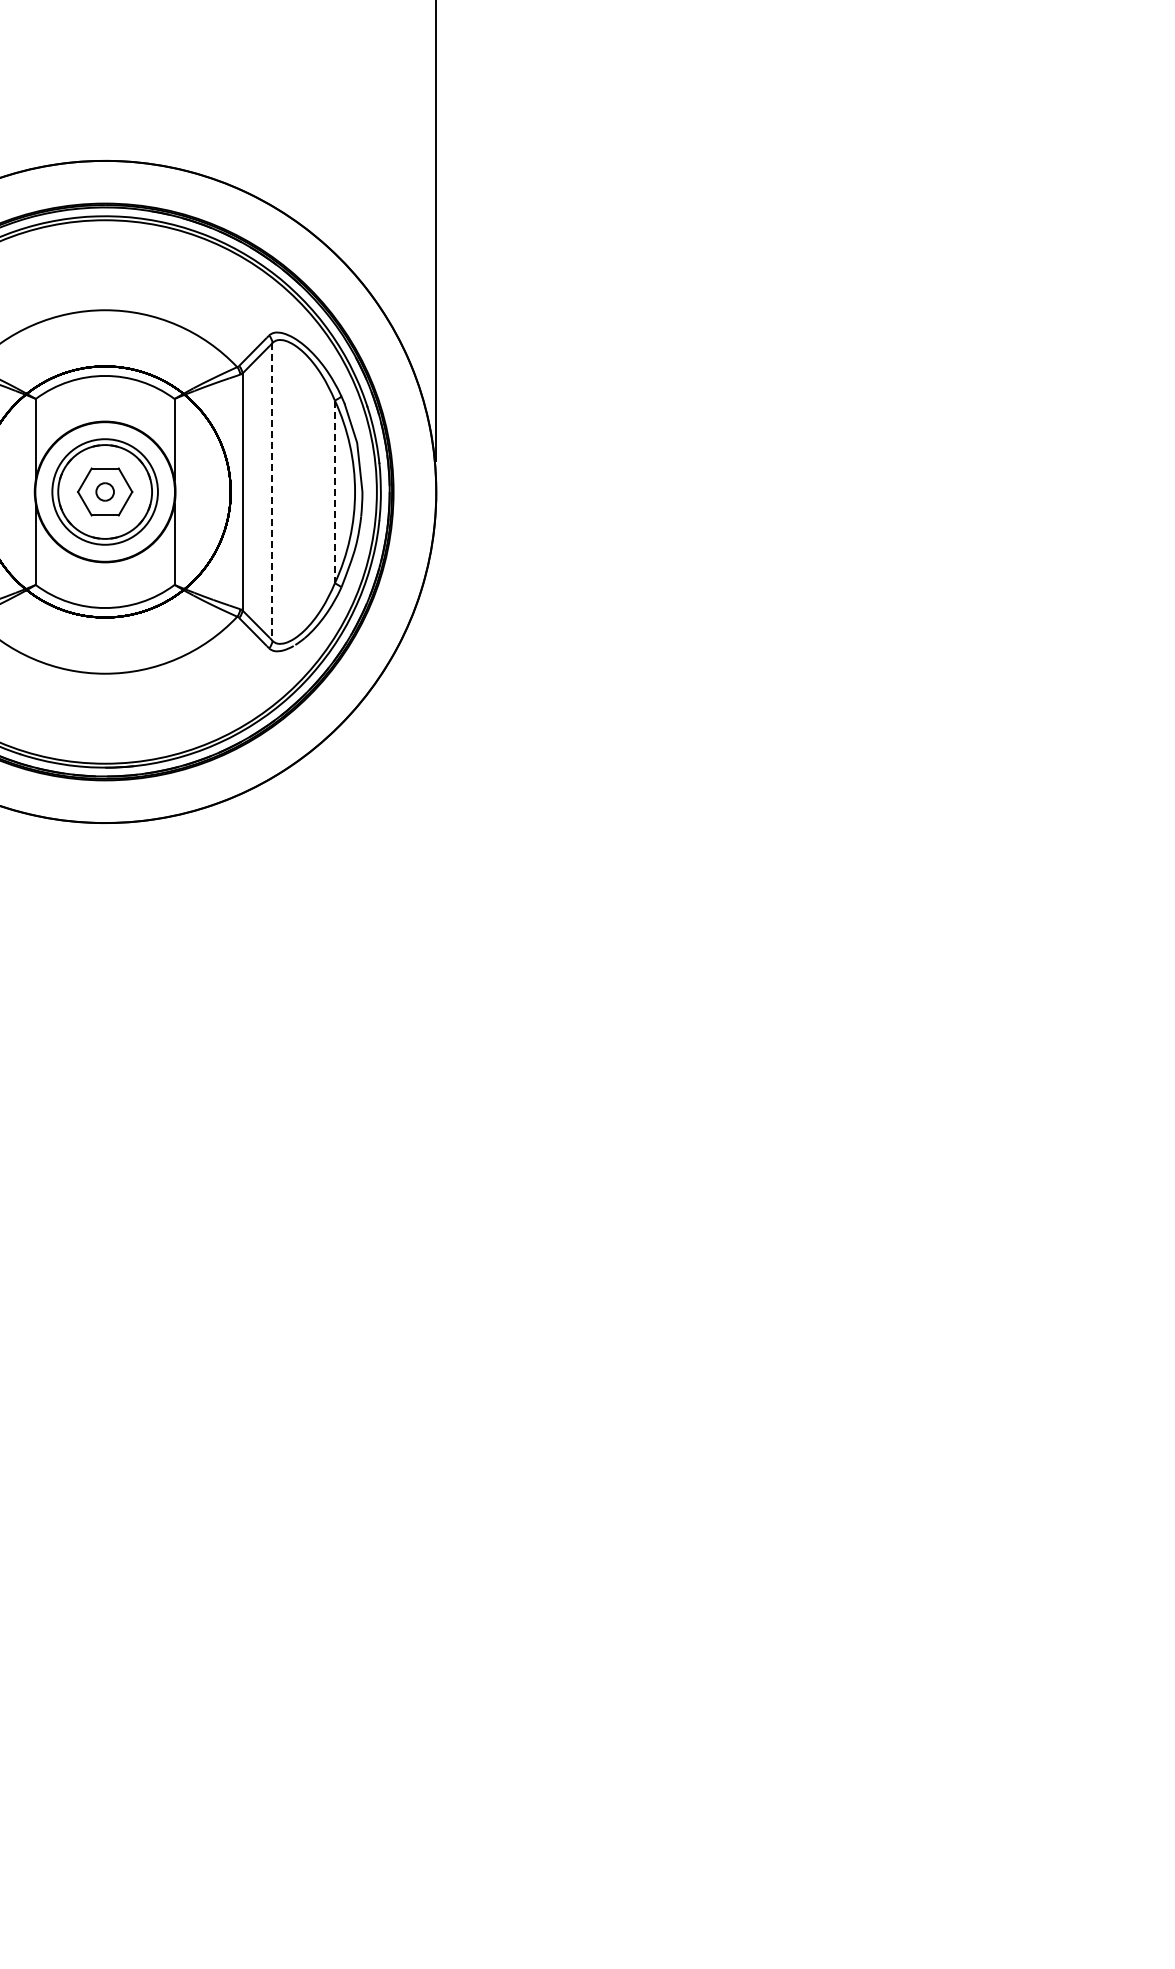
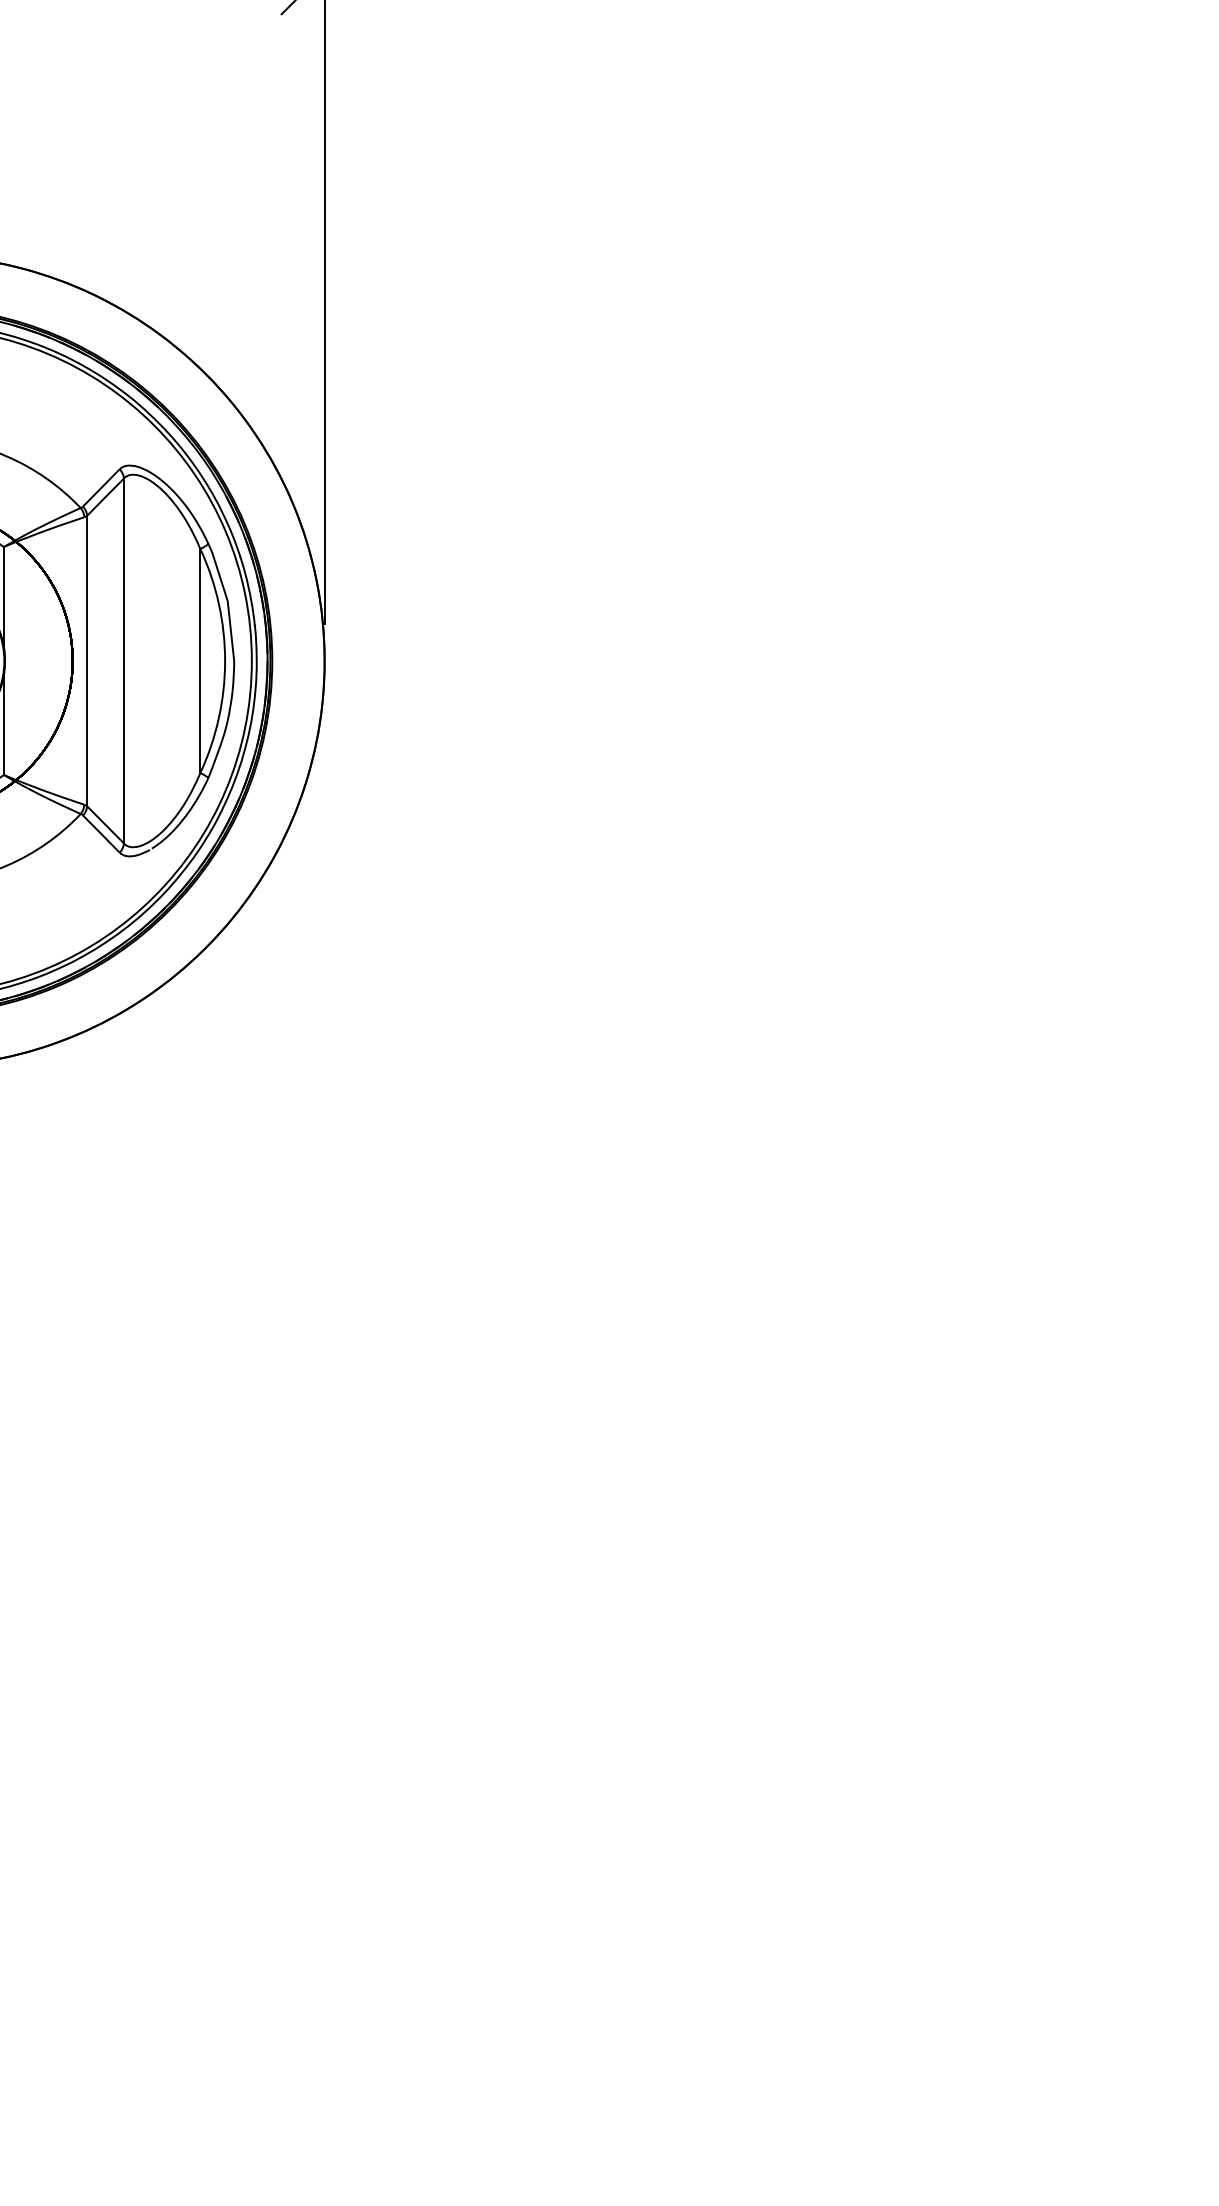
line: (272, 491) -> (123, 660), dashed -> solid
line: (334, 492) -> (199, 661), dashed -> solid

